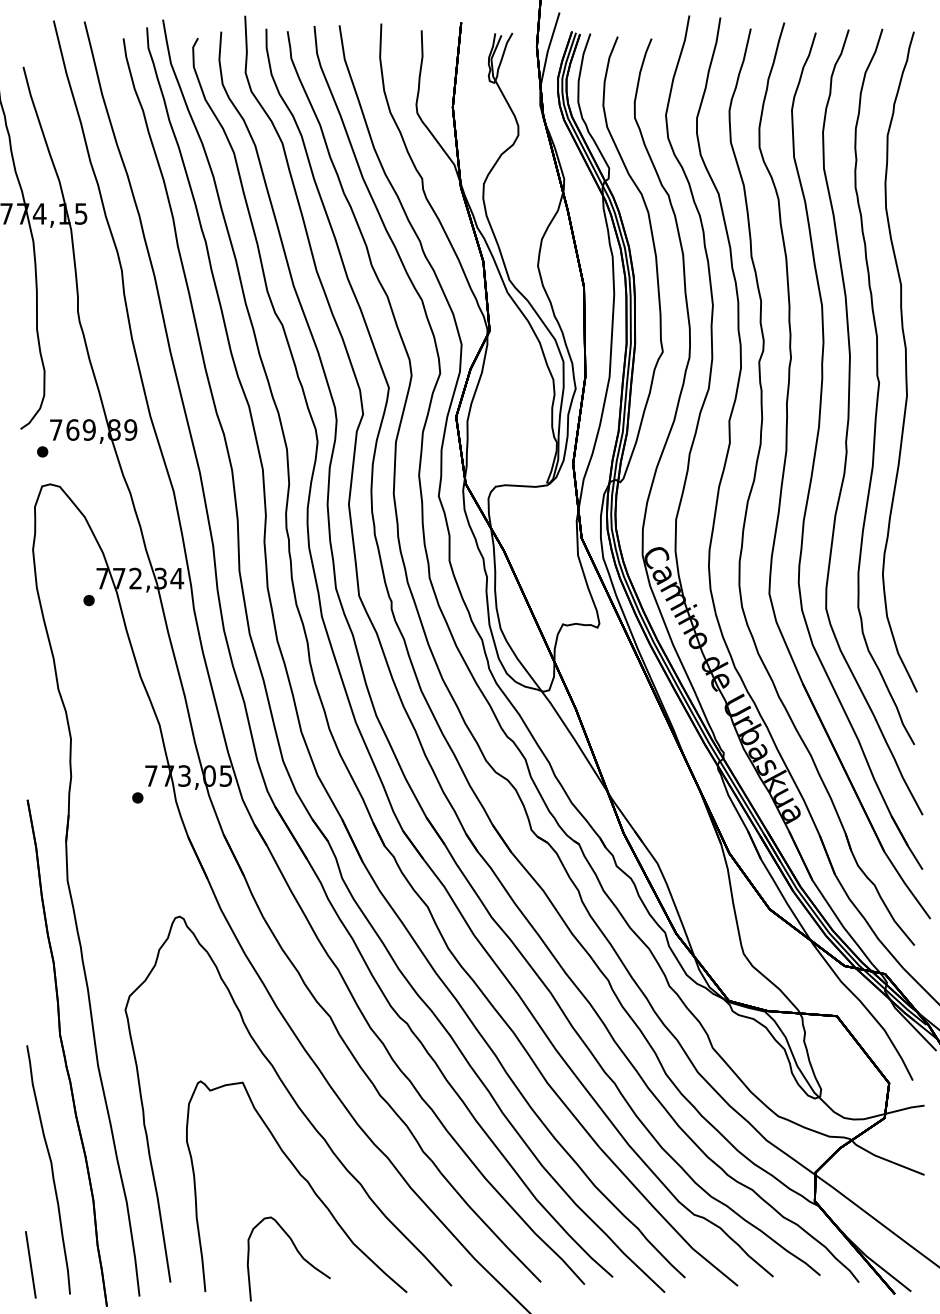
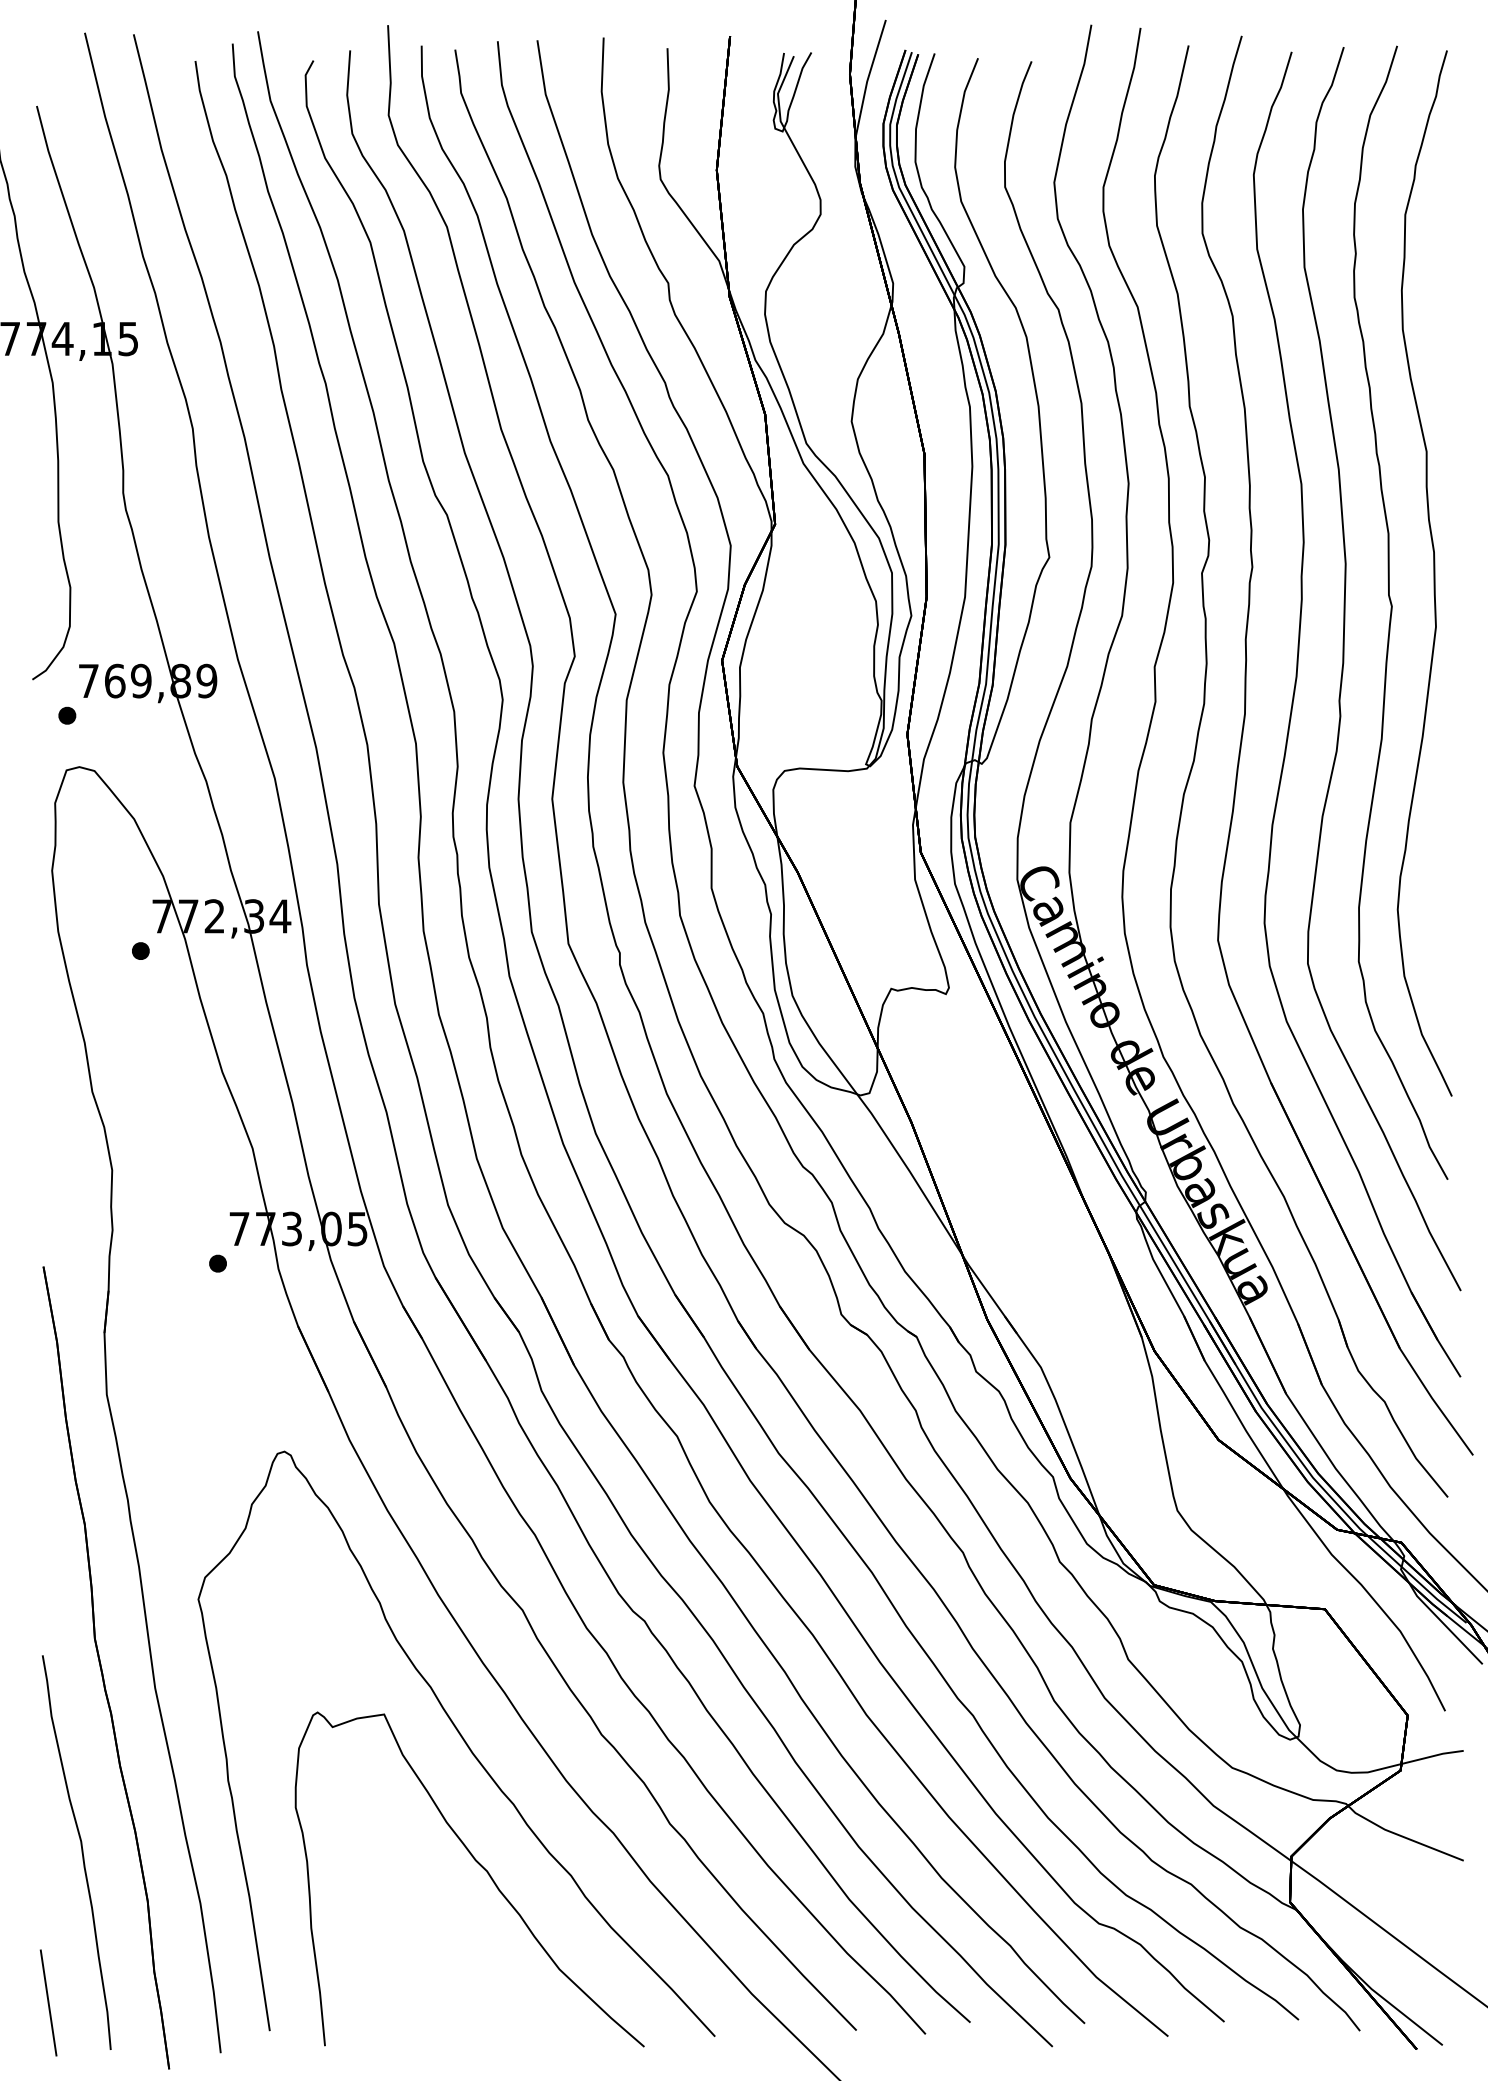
part: (296, 1251) -> (469, 1981), removed

